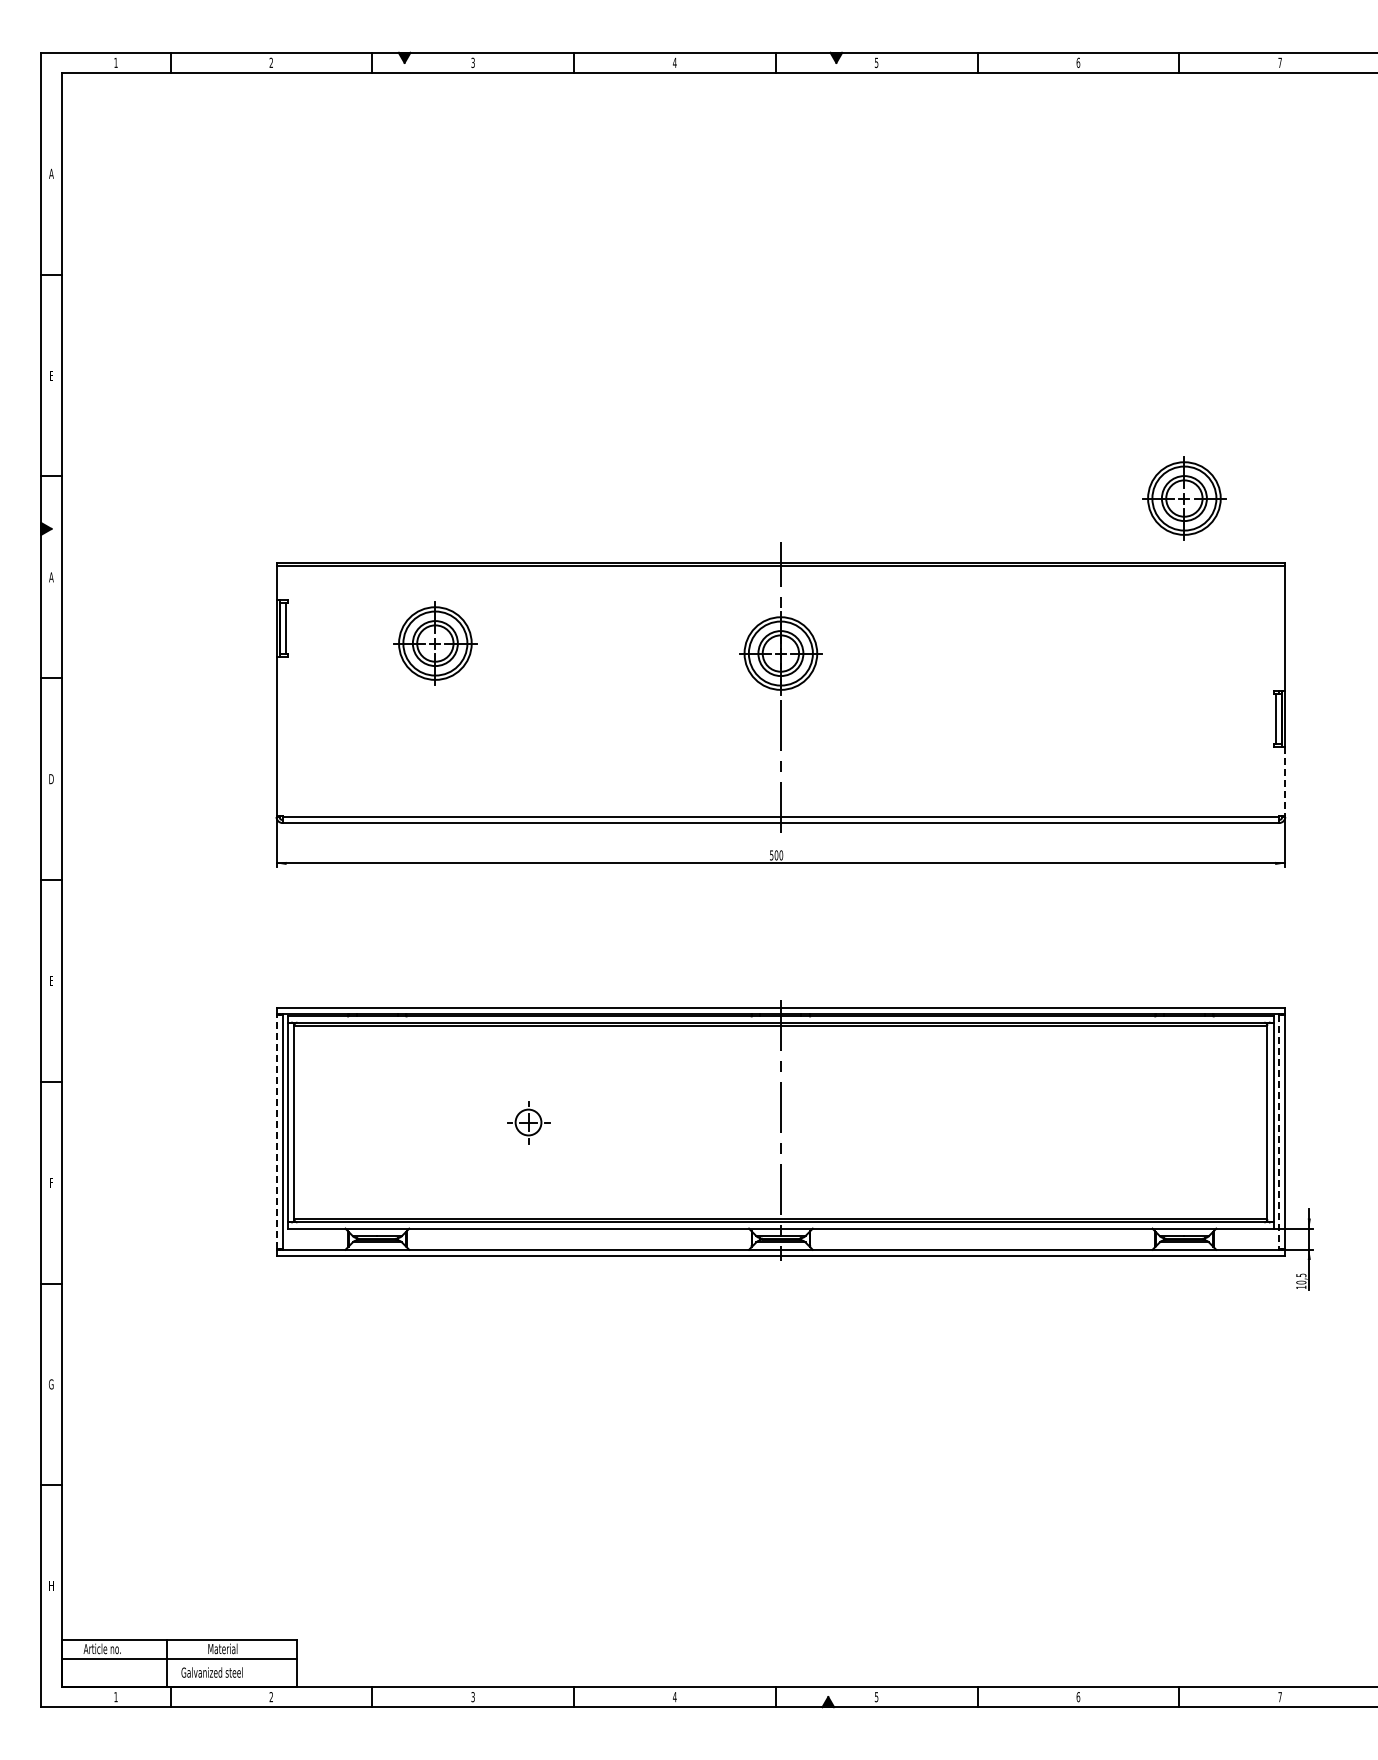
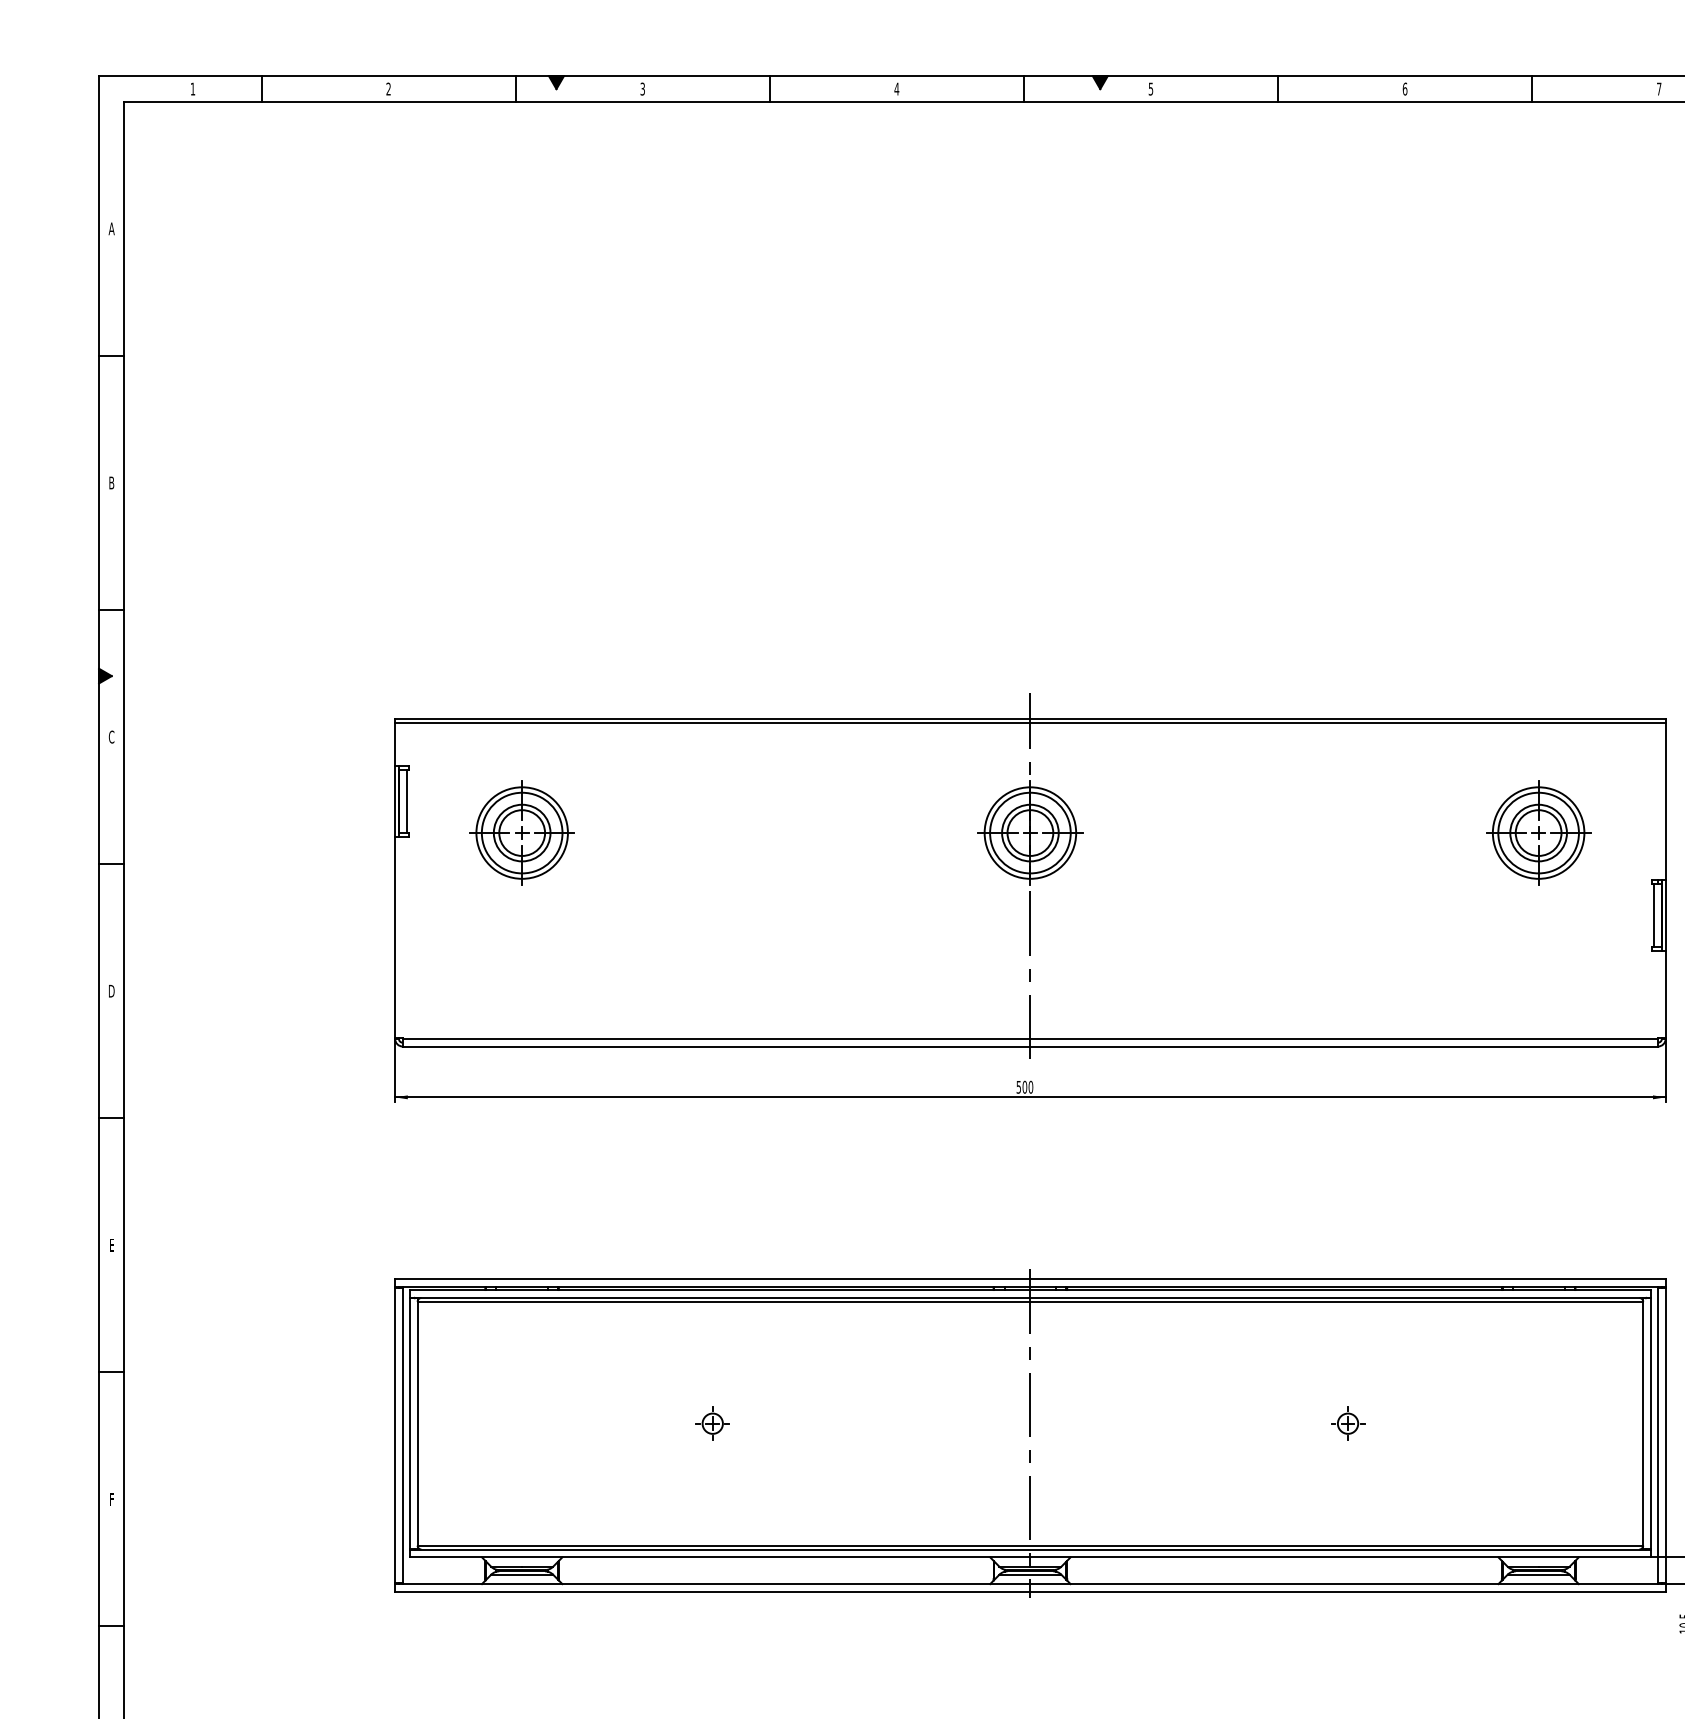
text: (51, 375) -> (111, 482), E -> B
part: (1184, 498) -> (1538, 832), moved
text: (51, 577) -> (111, 737), A -> C
part: (435, 643) -> (522, 832), moved
line: (1285, 782) -> (1665, 995), dashed -> solid
part: (528, 1122) -> (712, 1423), size x0.62
part: (1032, 1122) -> (1347, 1423), added
line: (276, 1131) -> (395, 1435), dashed -> solid
line: (1279, 1132) -> (1658, 1436), dashed -> solid

